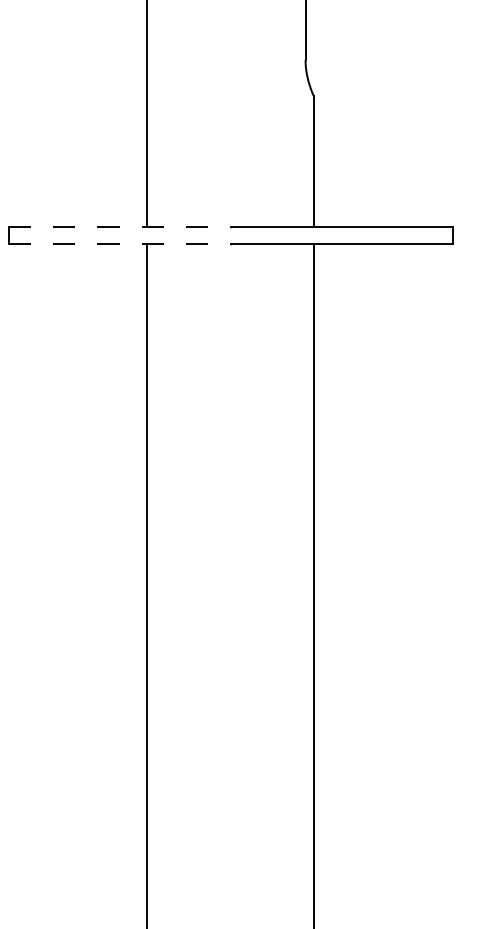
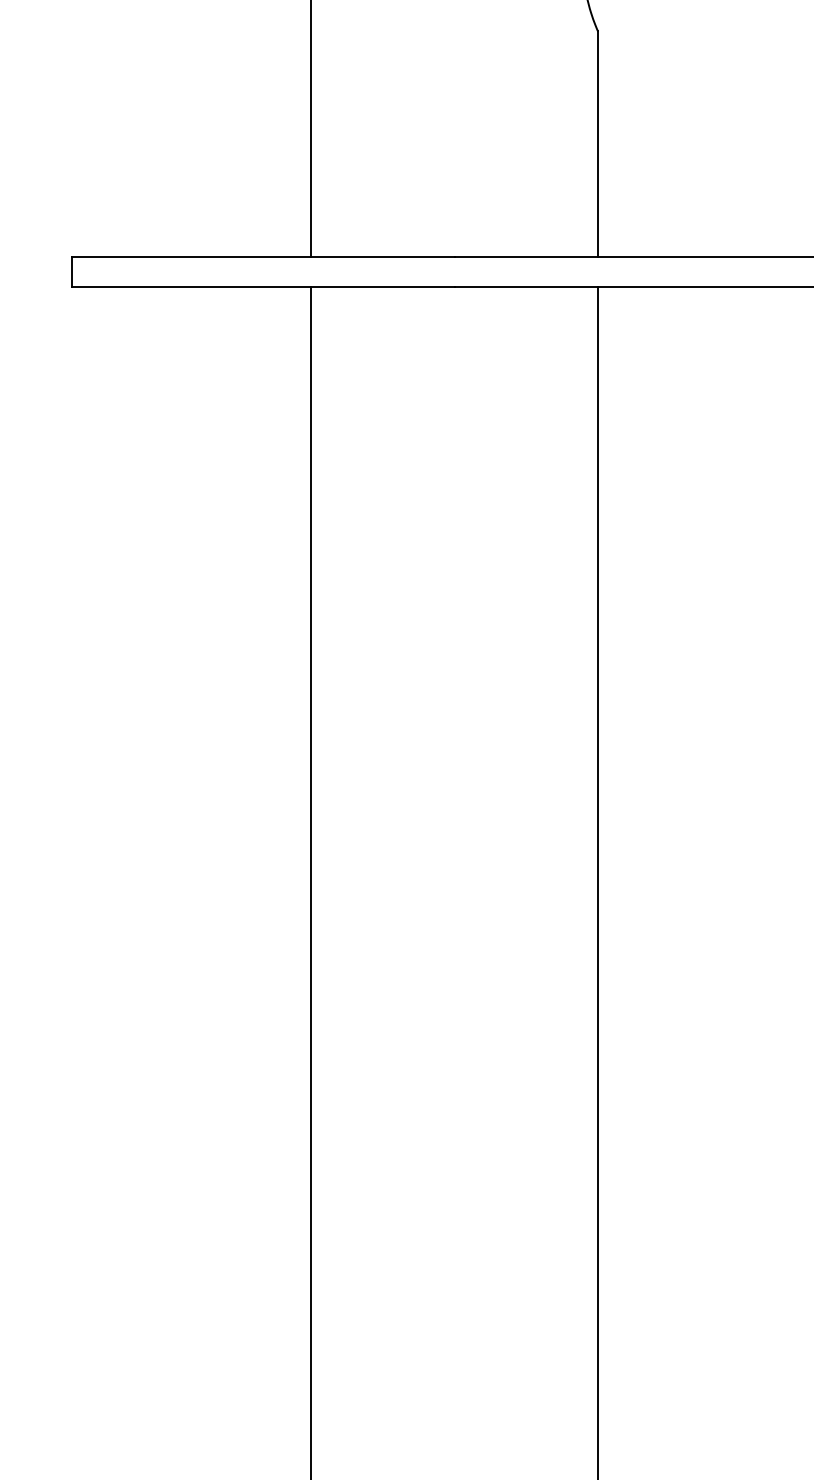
line: (120, 226) -> (265, 256), dashed -> solid
line: (120, 244) -> (265, 287), dashed -> solid

